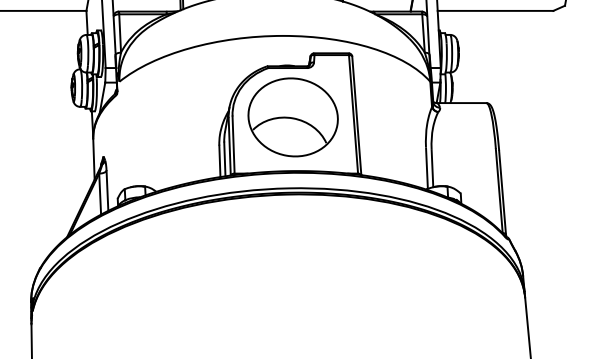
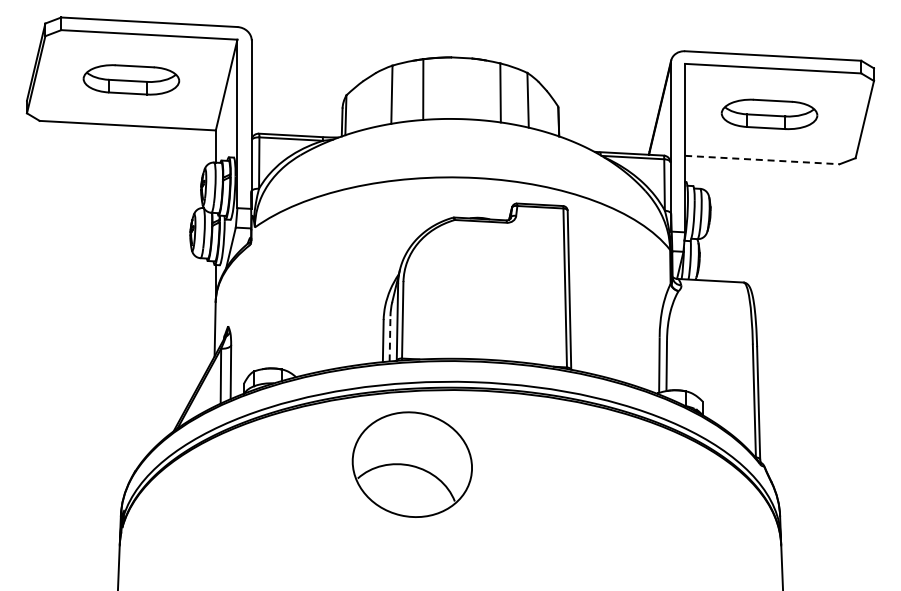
line: (495, 11) -> (762, 160), solid -> dashed
part: (292, 117) -> (411, 464), moved
line: (225, 159) -> (390, 338), solid -> dashed

